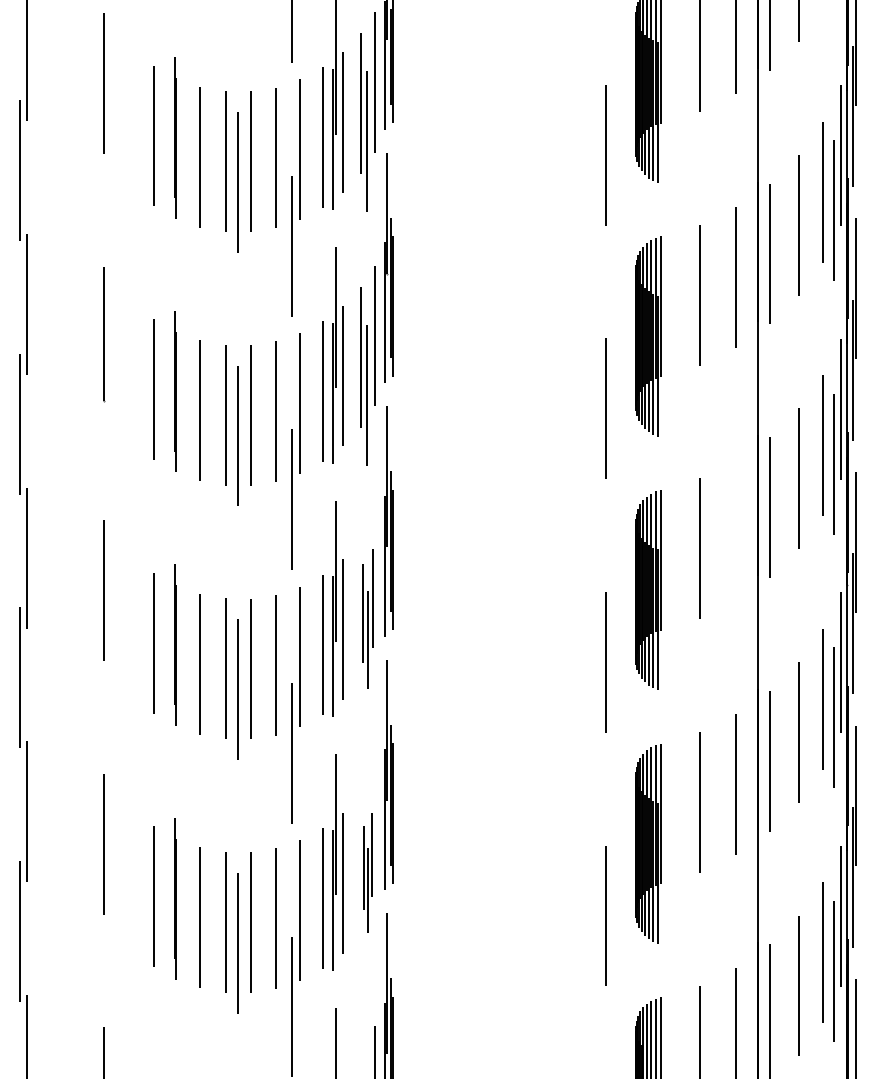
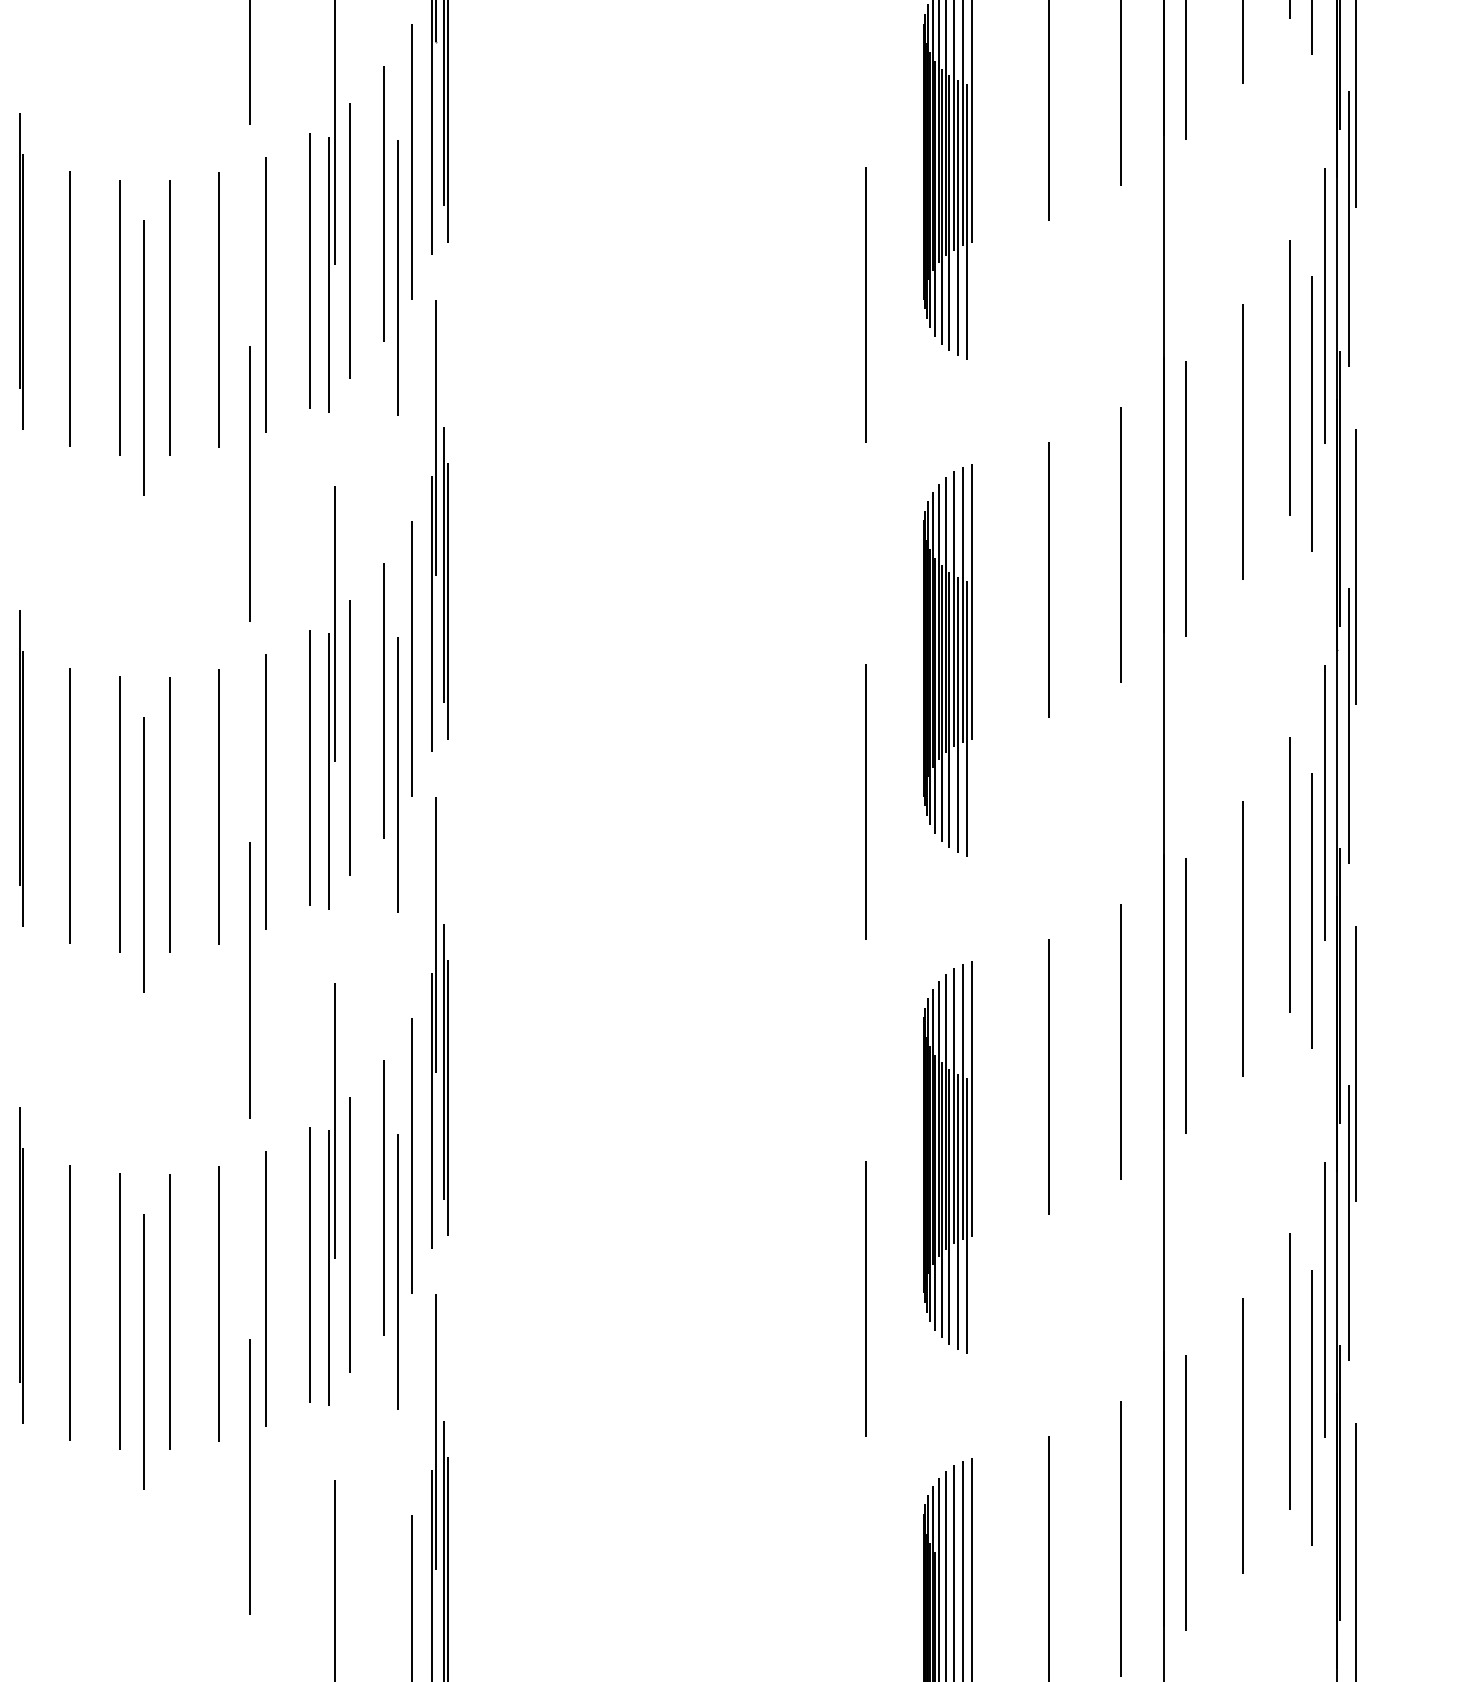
line: (735, 531) -> (1119, 545), added
part: (367, 618) -> (397, 716), size x1.43
part: (367, 872) -> (397, 1213), size x1.67

